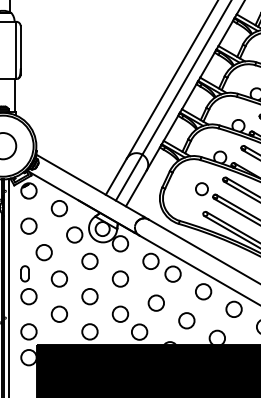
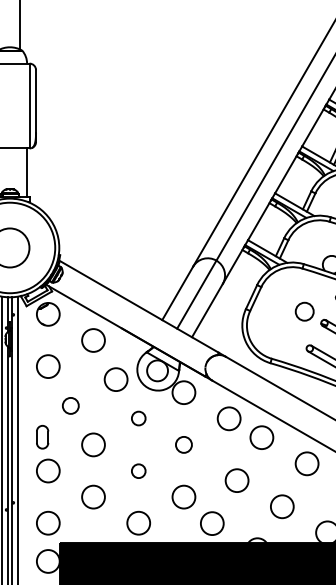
circle: (43, 252) -> (69, 405), size x0.7
circle: (89, 260) -> (138, 417), size x0.6
circle: (120, 278) -> (183, 444), size x0.7
circle: (89, 296) -> (138, 470), size x0.6

